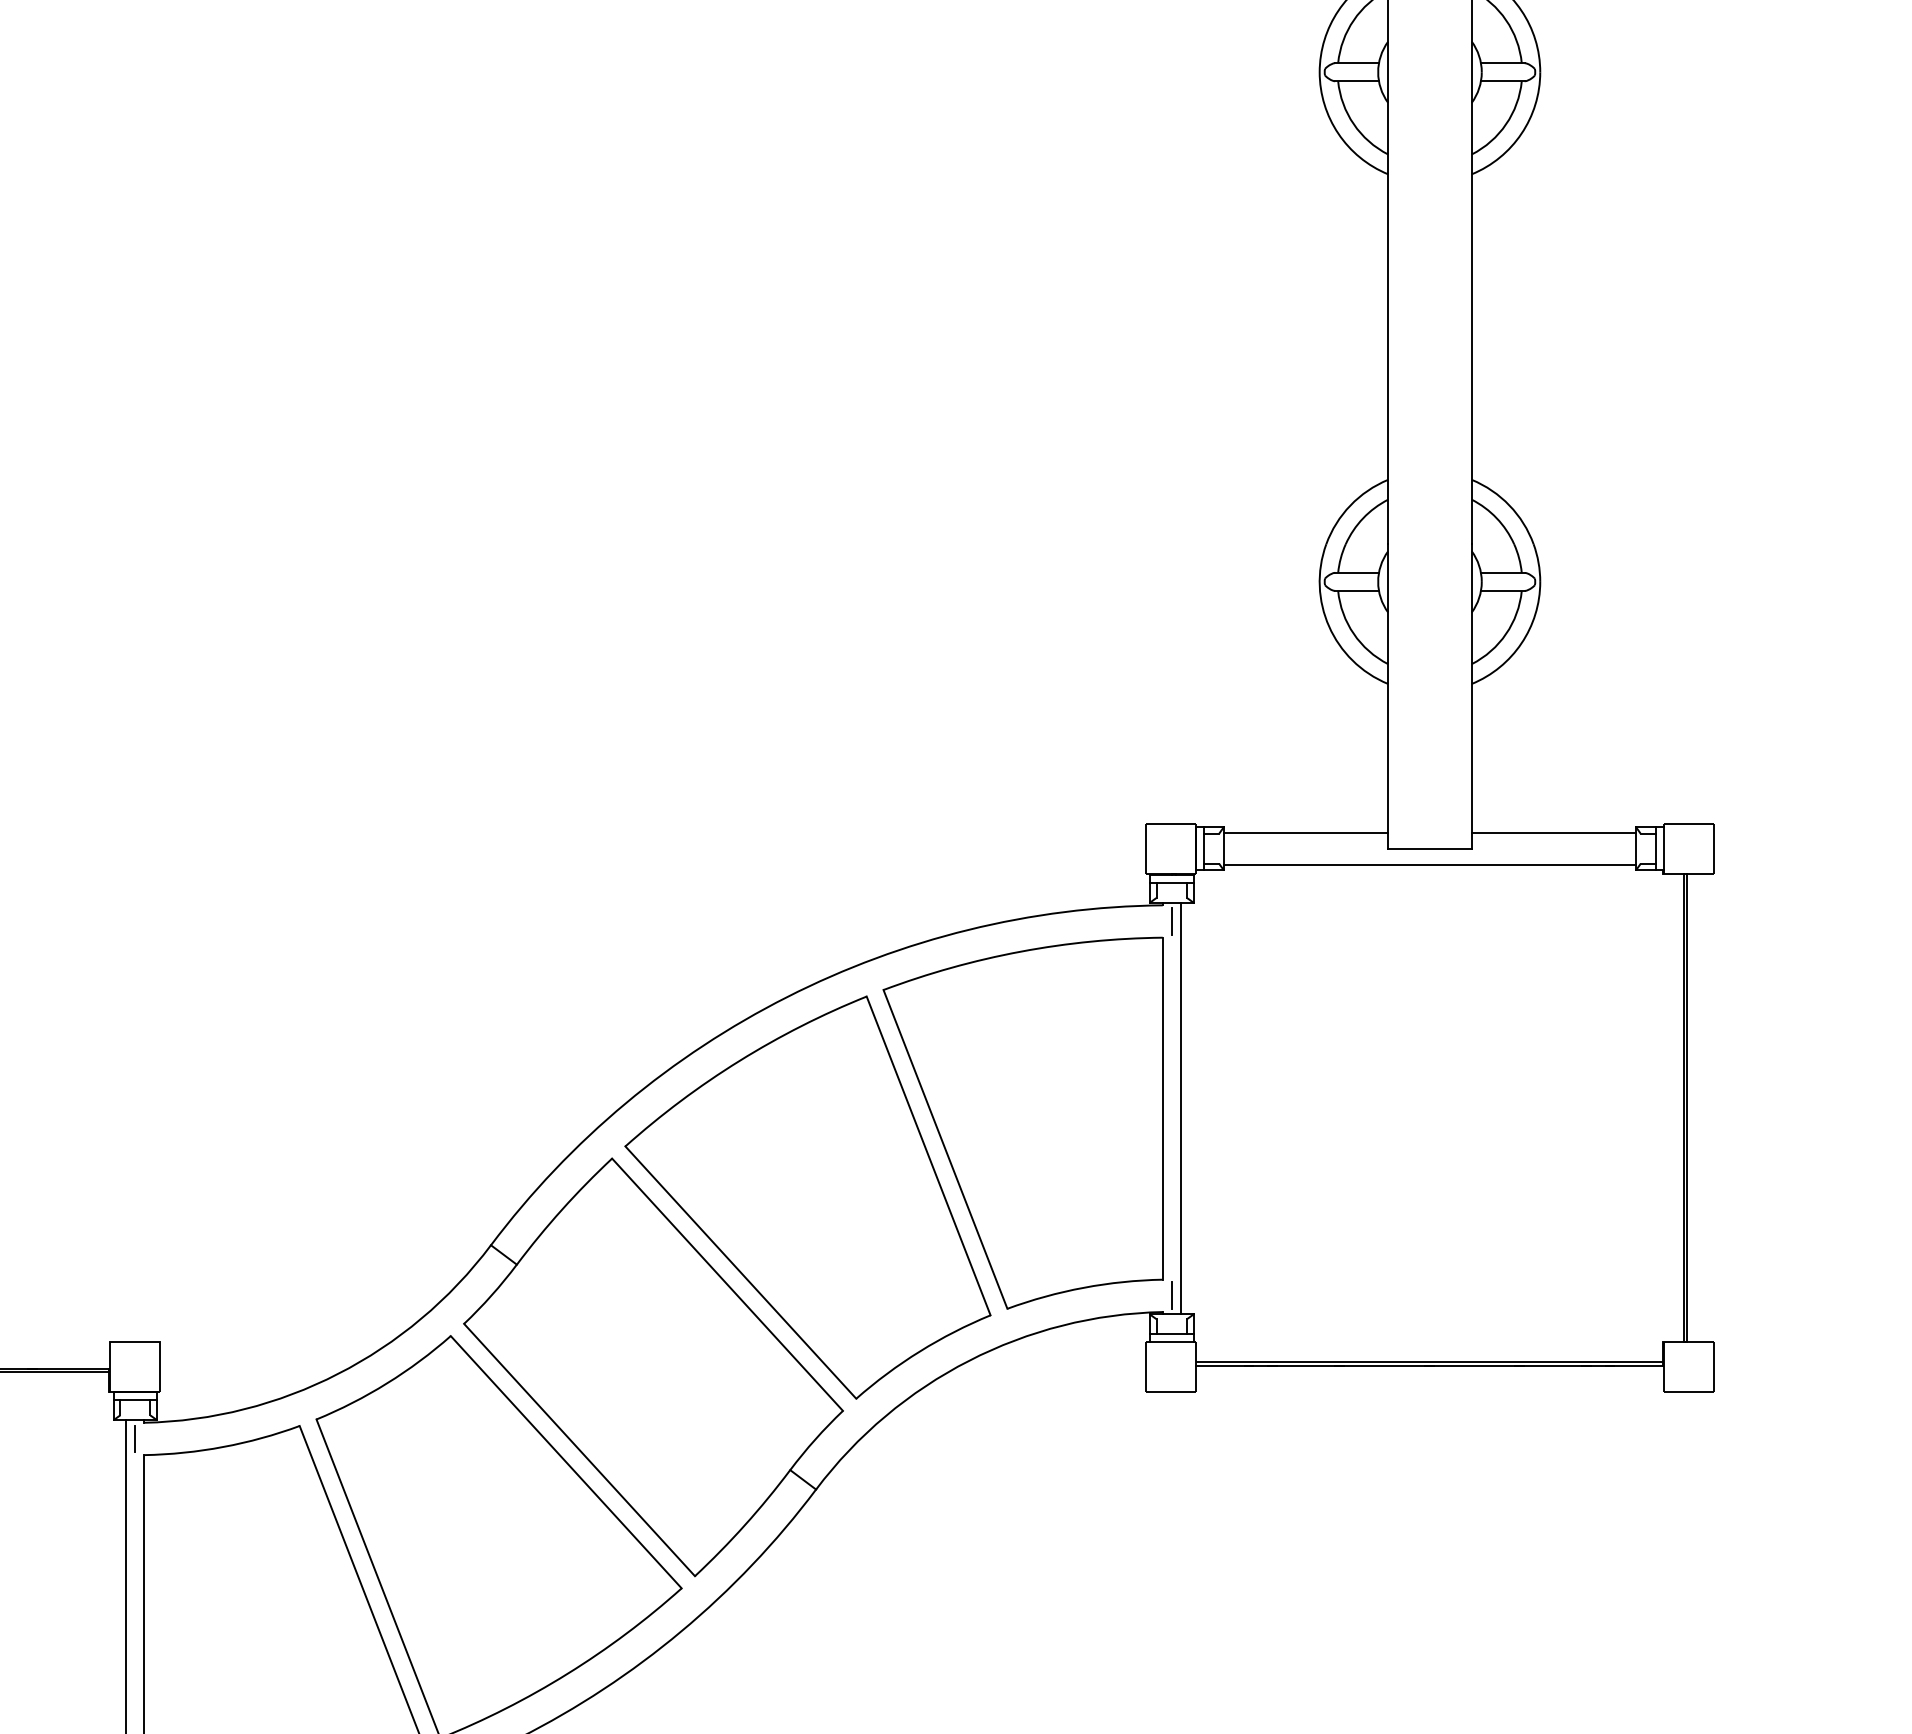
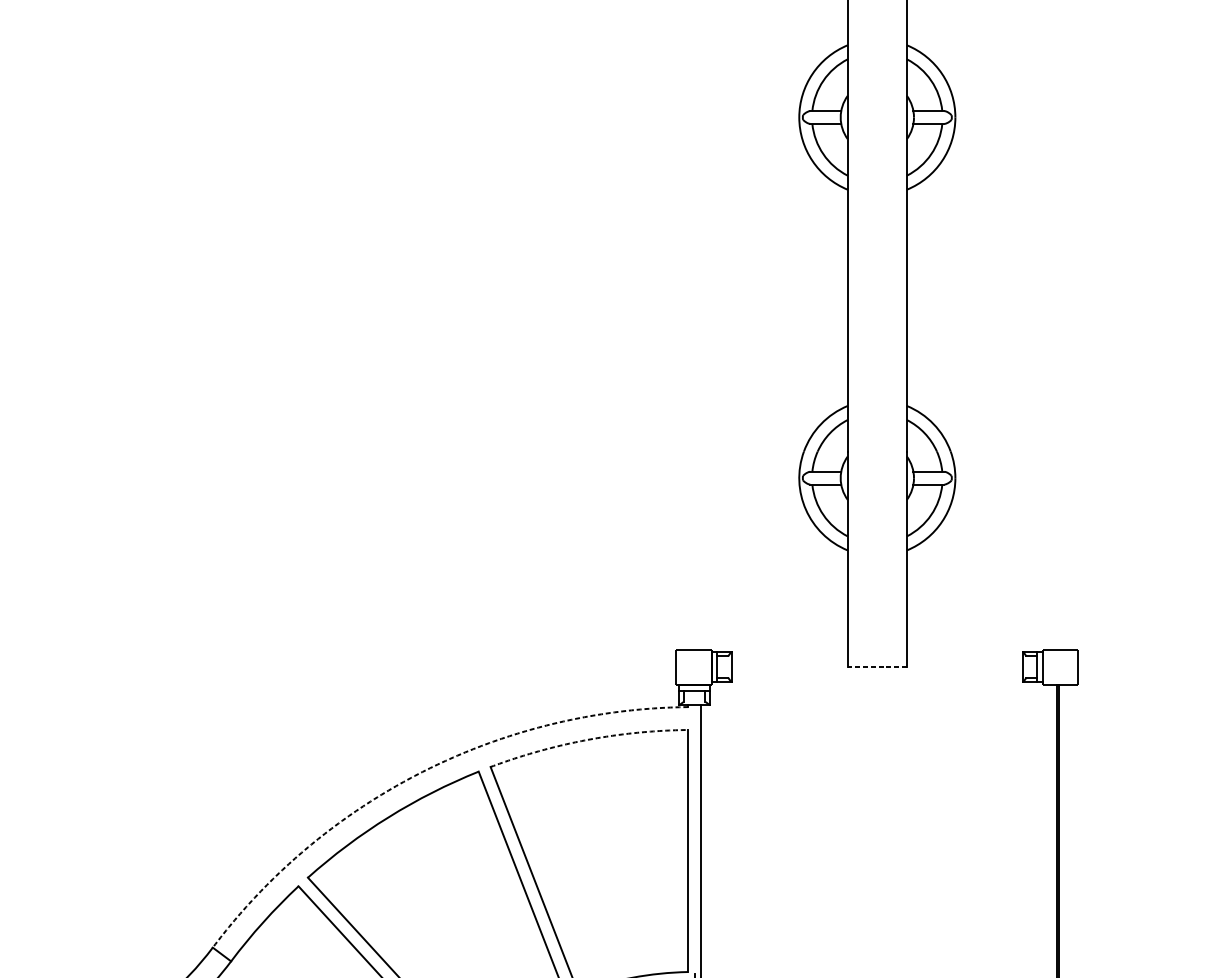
line: (1306, 833) -> (789, 656), removed
line: (1553, 833) -> (964, 656), removed
line: (1429, 849) -> (877, 667), solid -> dashed
line: (1429, 865) -> (877, 678), removed
line: (1171, 920) -> (694, 717), removed
arc: (1020, 951) -> (587, 739), solid -> dashed
arc: (787, 997) -> (422, 772), solid -> dashed

